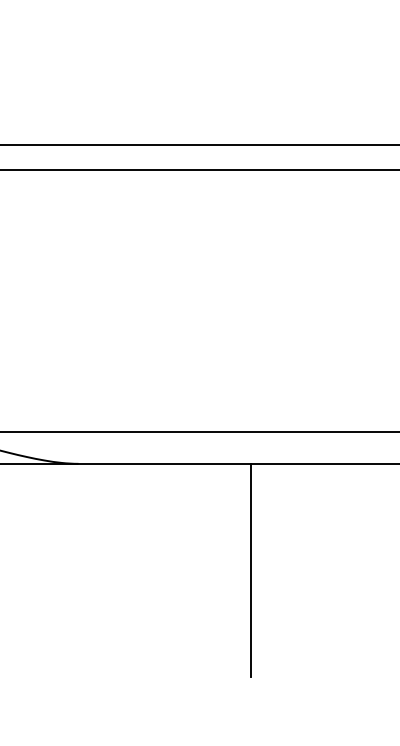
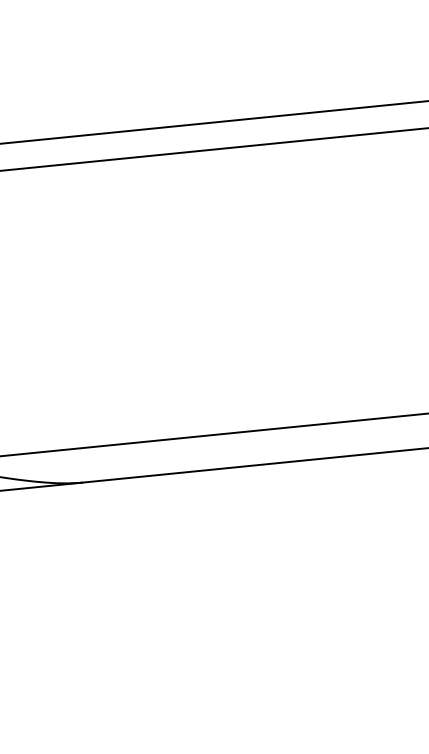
line: (251, 569) -> (280, 577), removed

